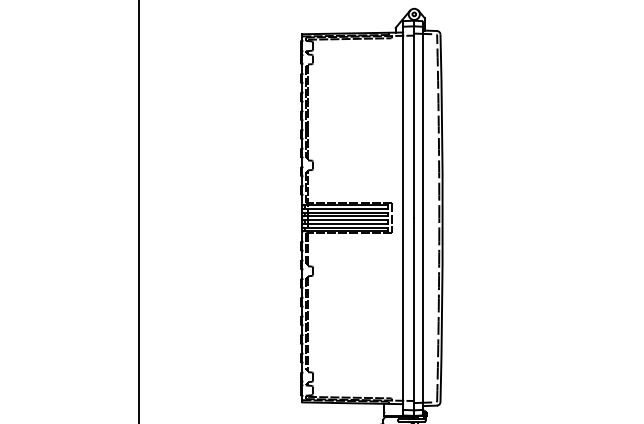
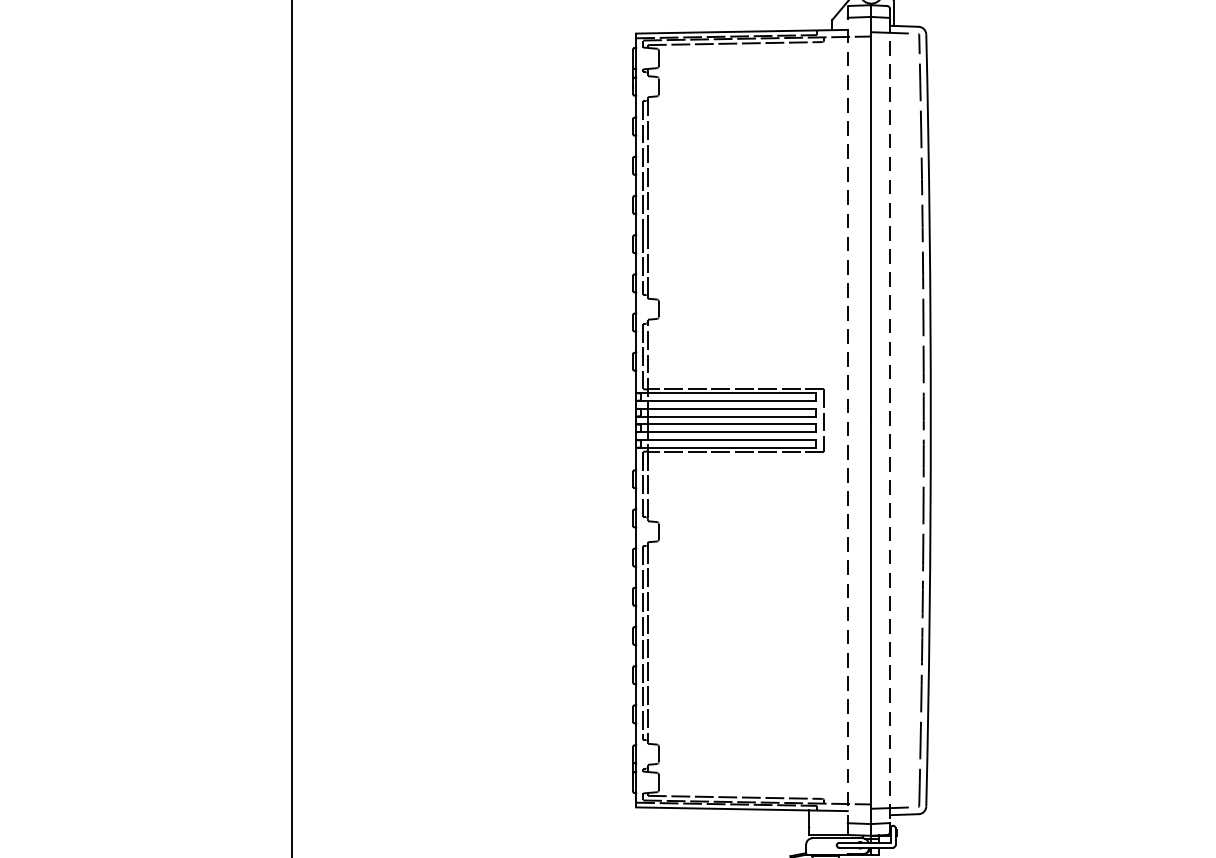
line: (403, 217) -> (848, 418), solid -> dashed
line: (423, 218) -> (890, 420), solid -> dashed

